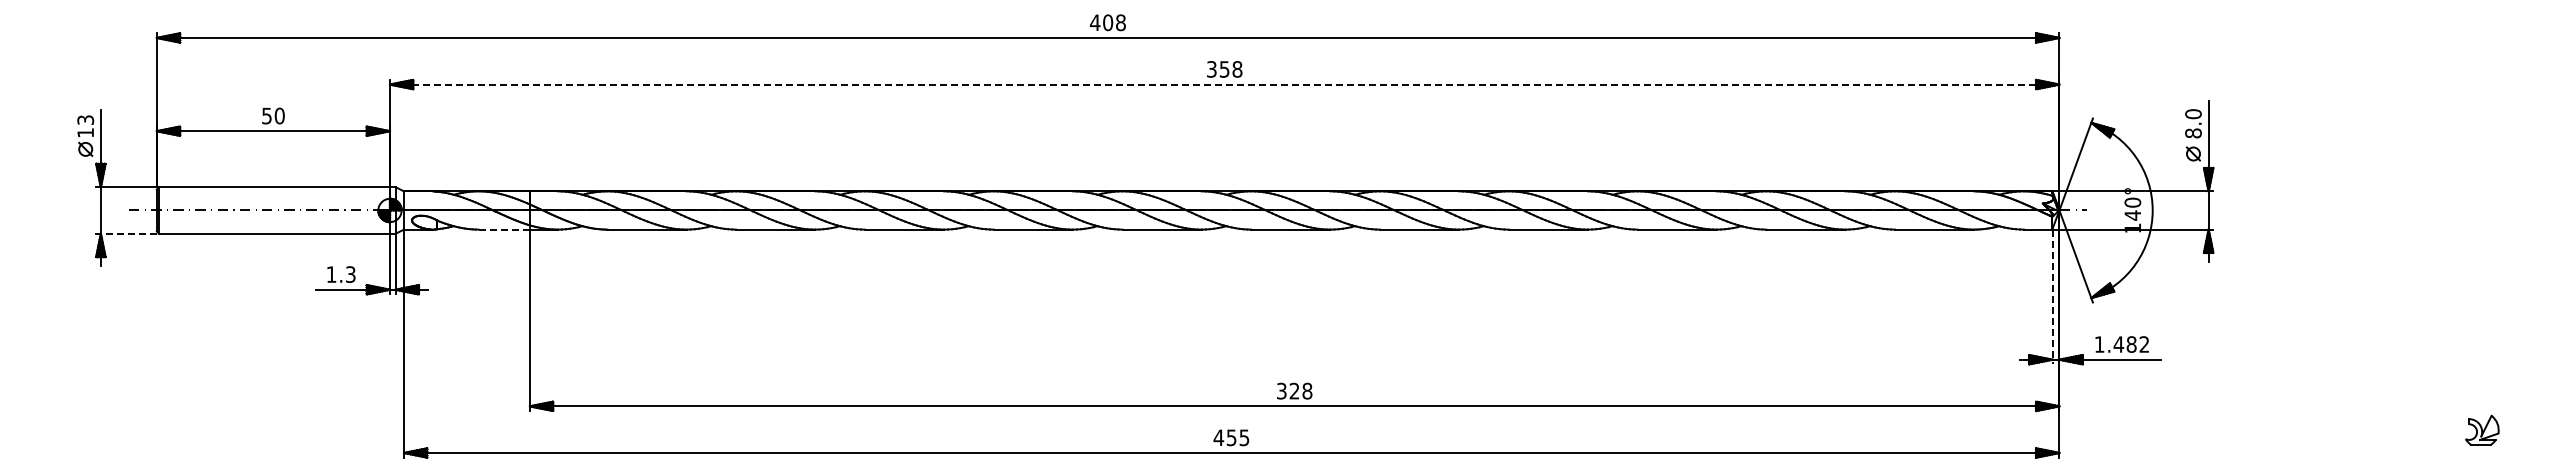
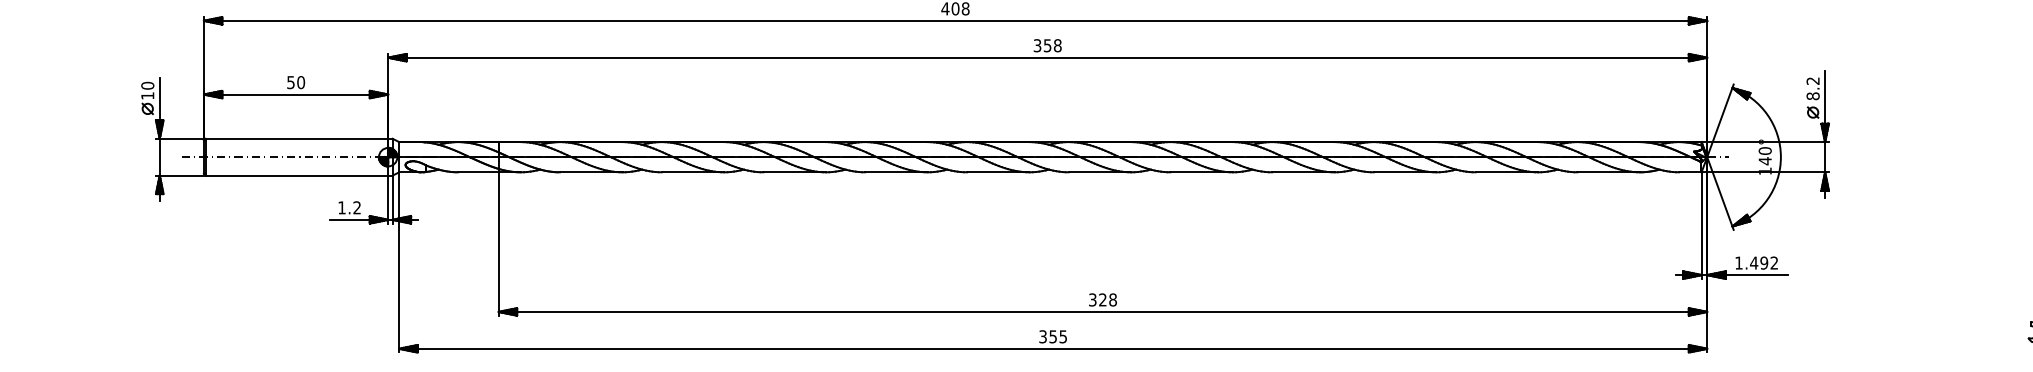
line: (1224, 84) -> (1047, 57), dashed -> solid
text: (2193, 114) -> (1813, 81), 8.0 -> 8.2
text: (85, 120) -> (147, 86), 13 -> 10
line: (504, 229) -> (478, 172), dashed -> solid
line: (128, 233) -> (181, 175), dashed -> solid
text: (350, 274) -> (356, 207), 1.3 -> 1.2
line: (2052, 297) -> (1701, 225), dashed -> solid
text: (2131, 344) -> (1764, 263), 1.482 -> 1.492
text: (1218, 437) -> (1042, 336), 455 -> 355

